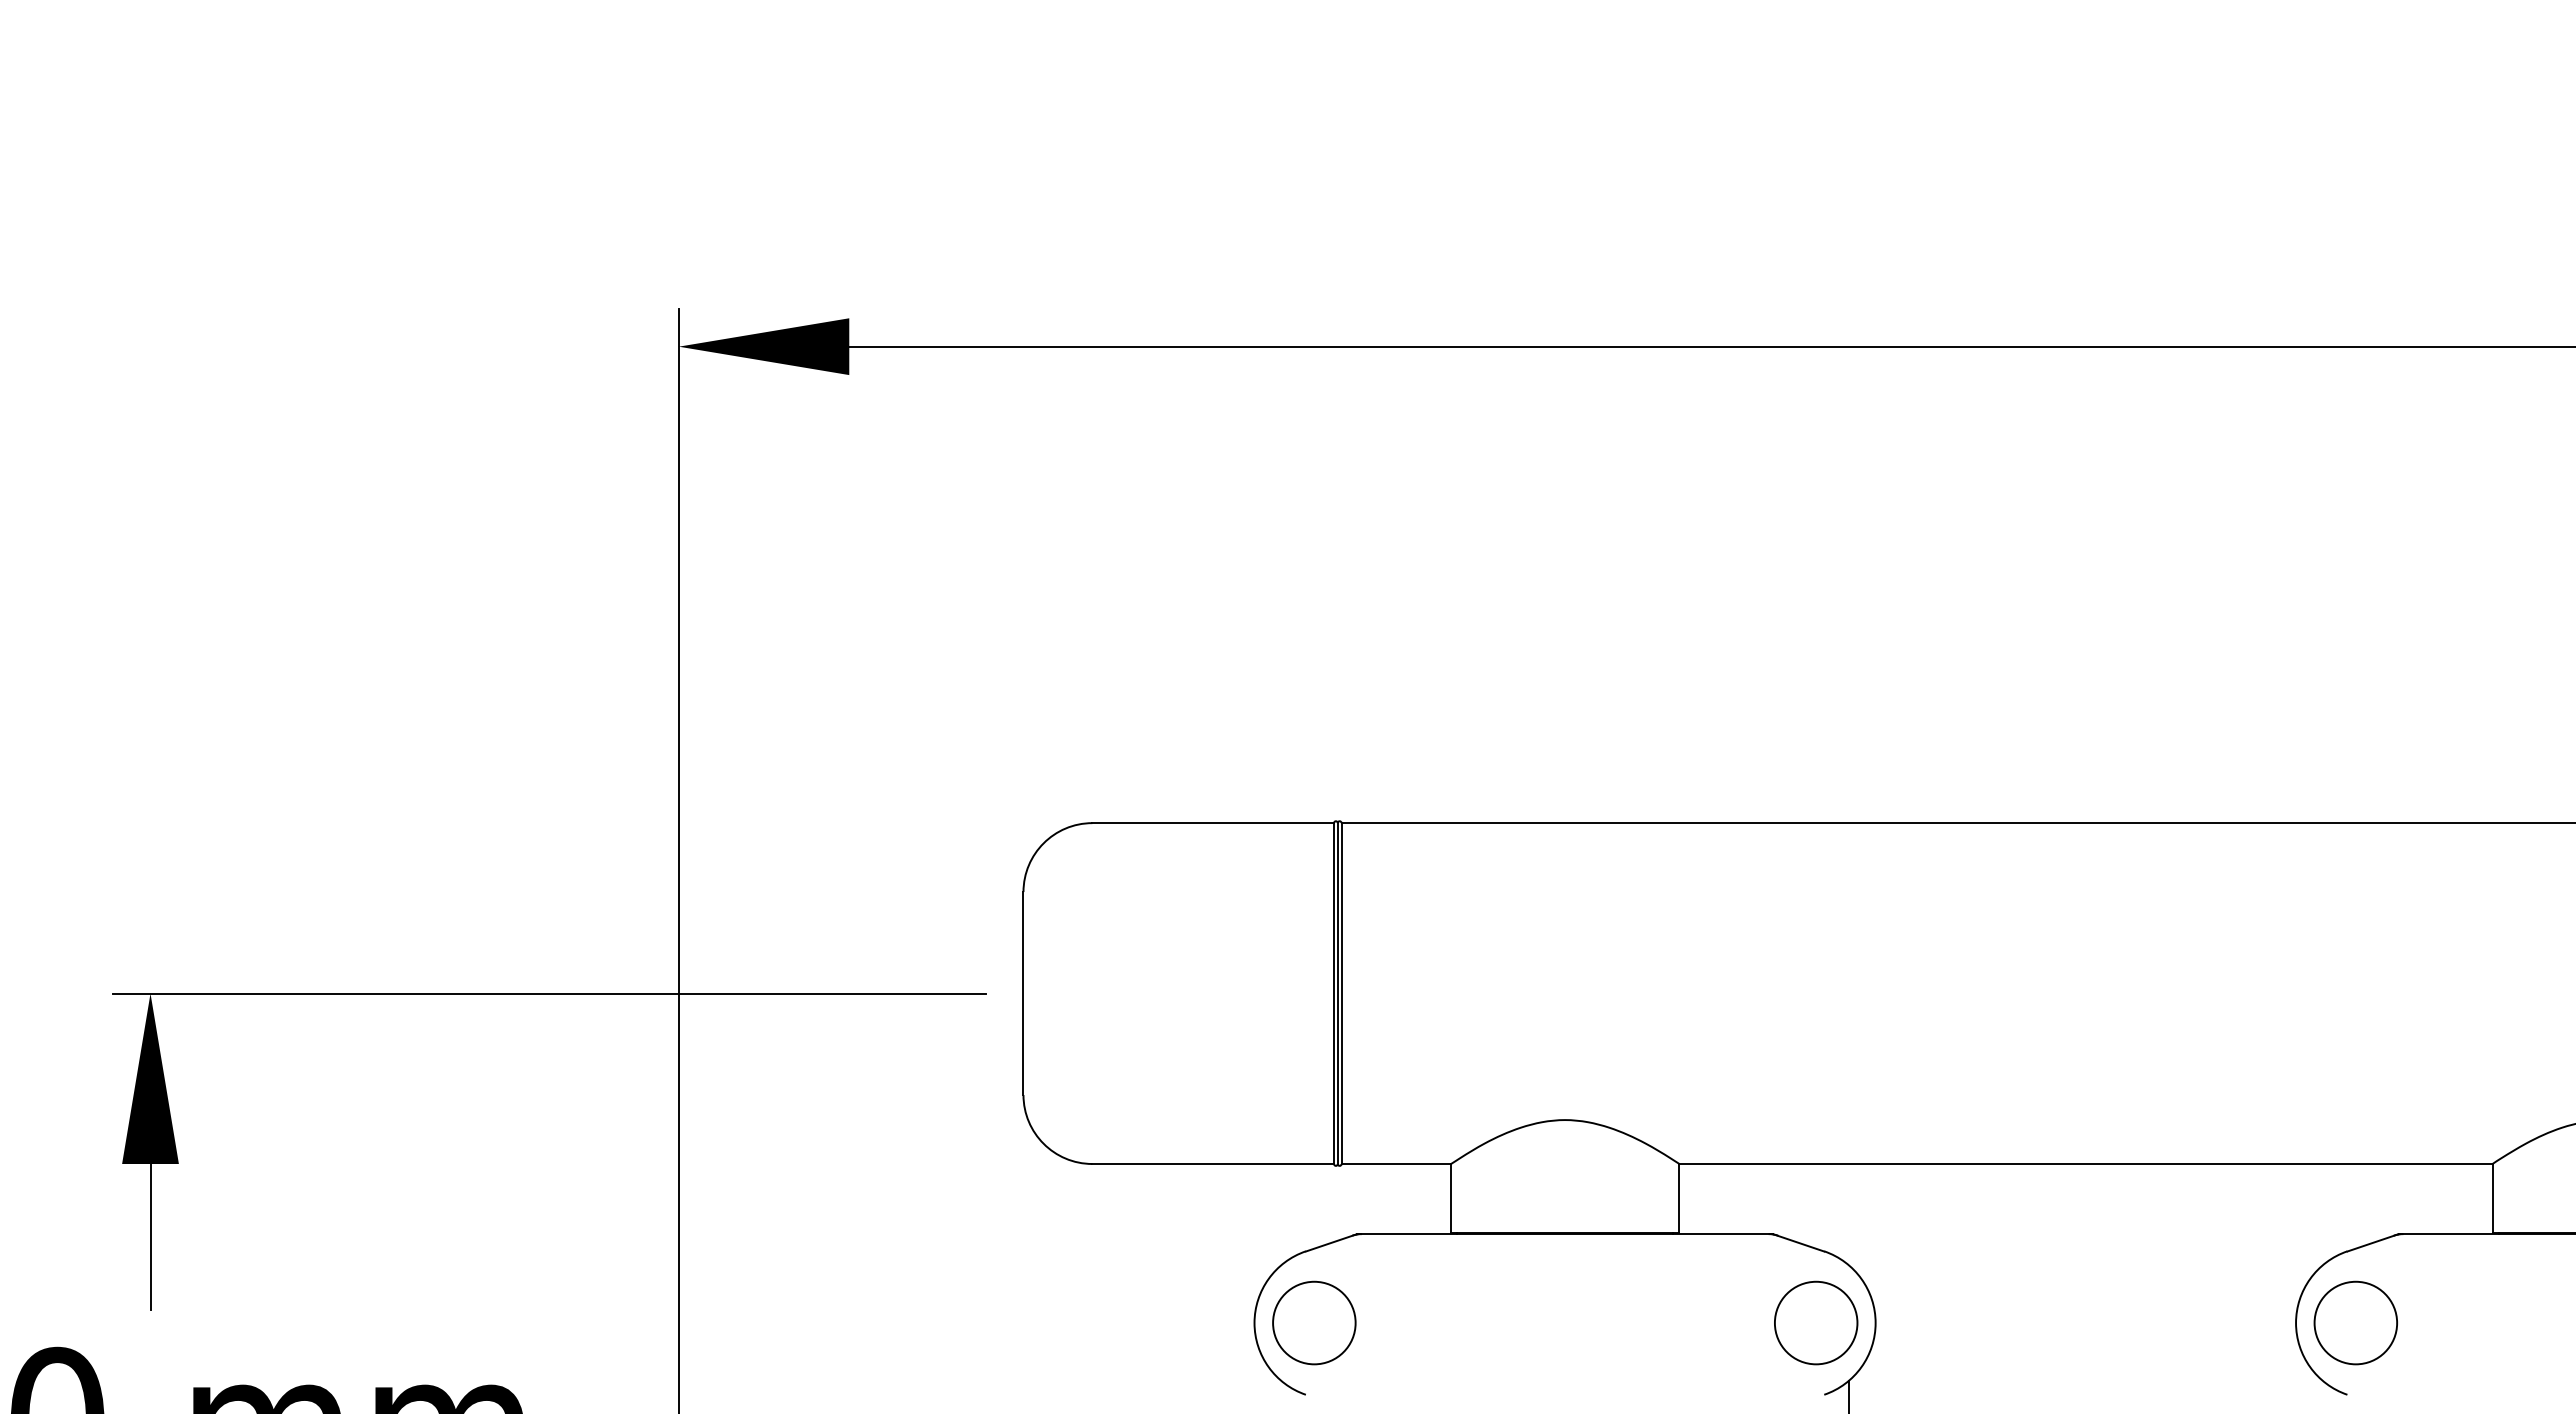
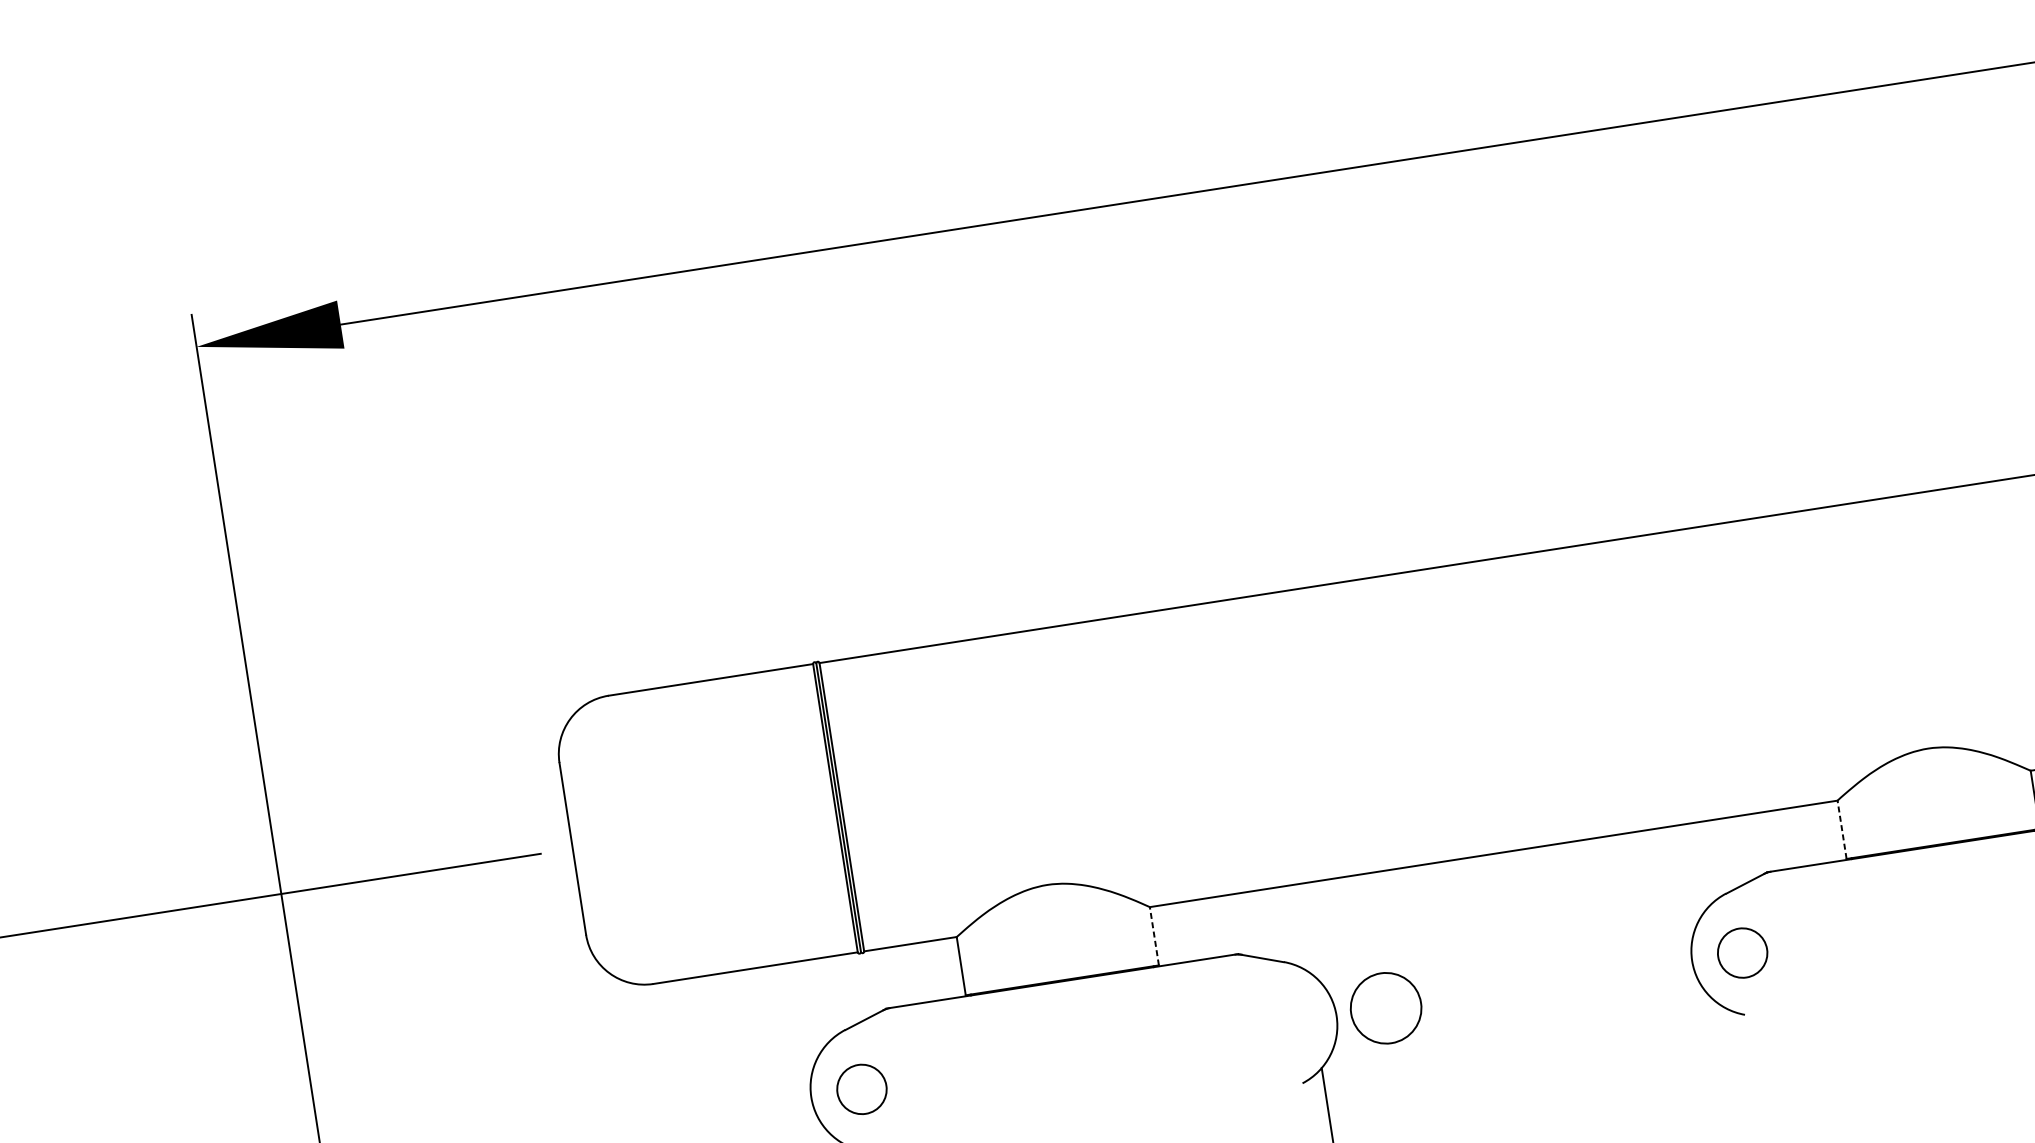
line: (1679, 1197) -> (1154, 935), solid -> dashed
line: (2492, 1197) -> (1841, 829), solid -> dashed
circle: (1314, 1322) -> (861, 1088), size x0.7
circle: (1816, 1322) -> (1386, 1007), moved
circle: (2355, 1322) -> (1742, 952), size x0.7

